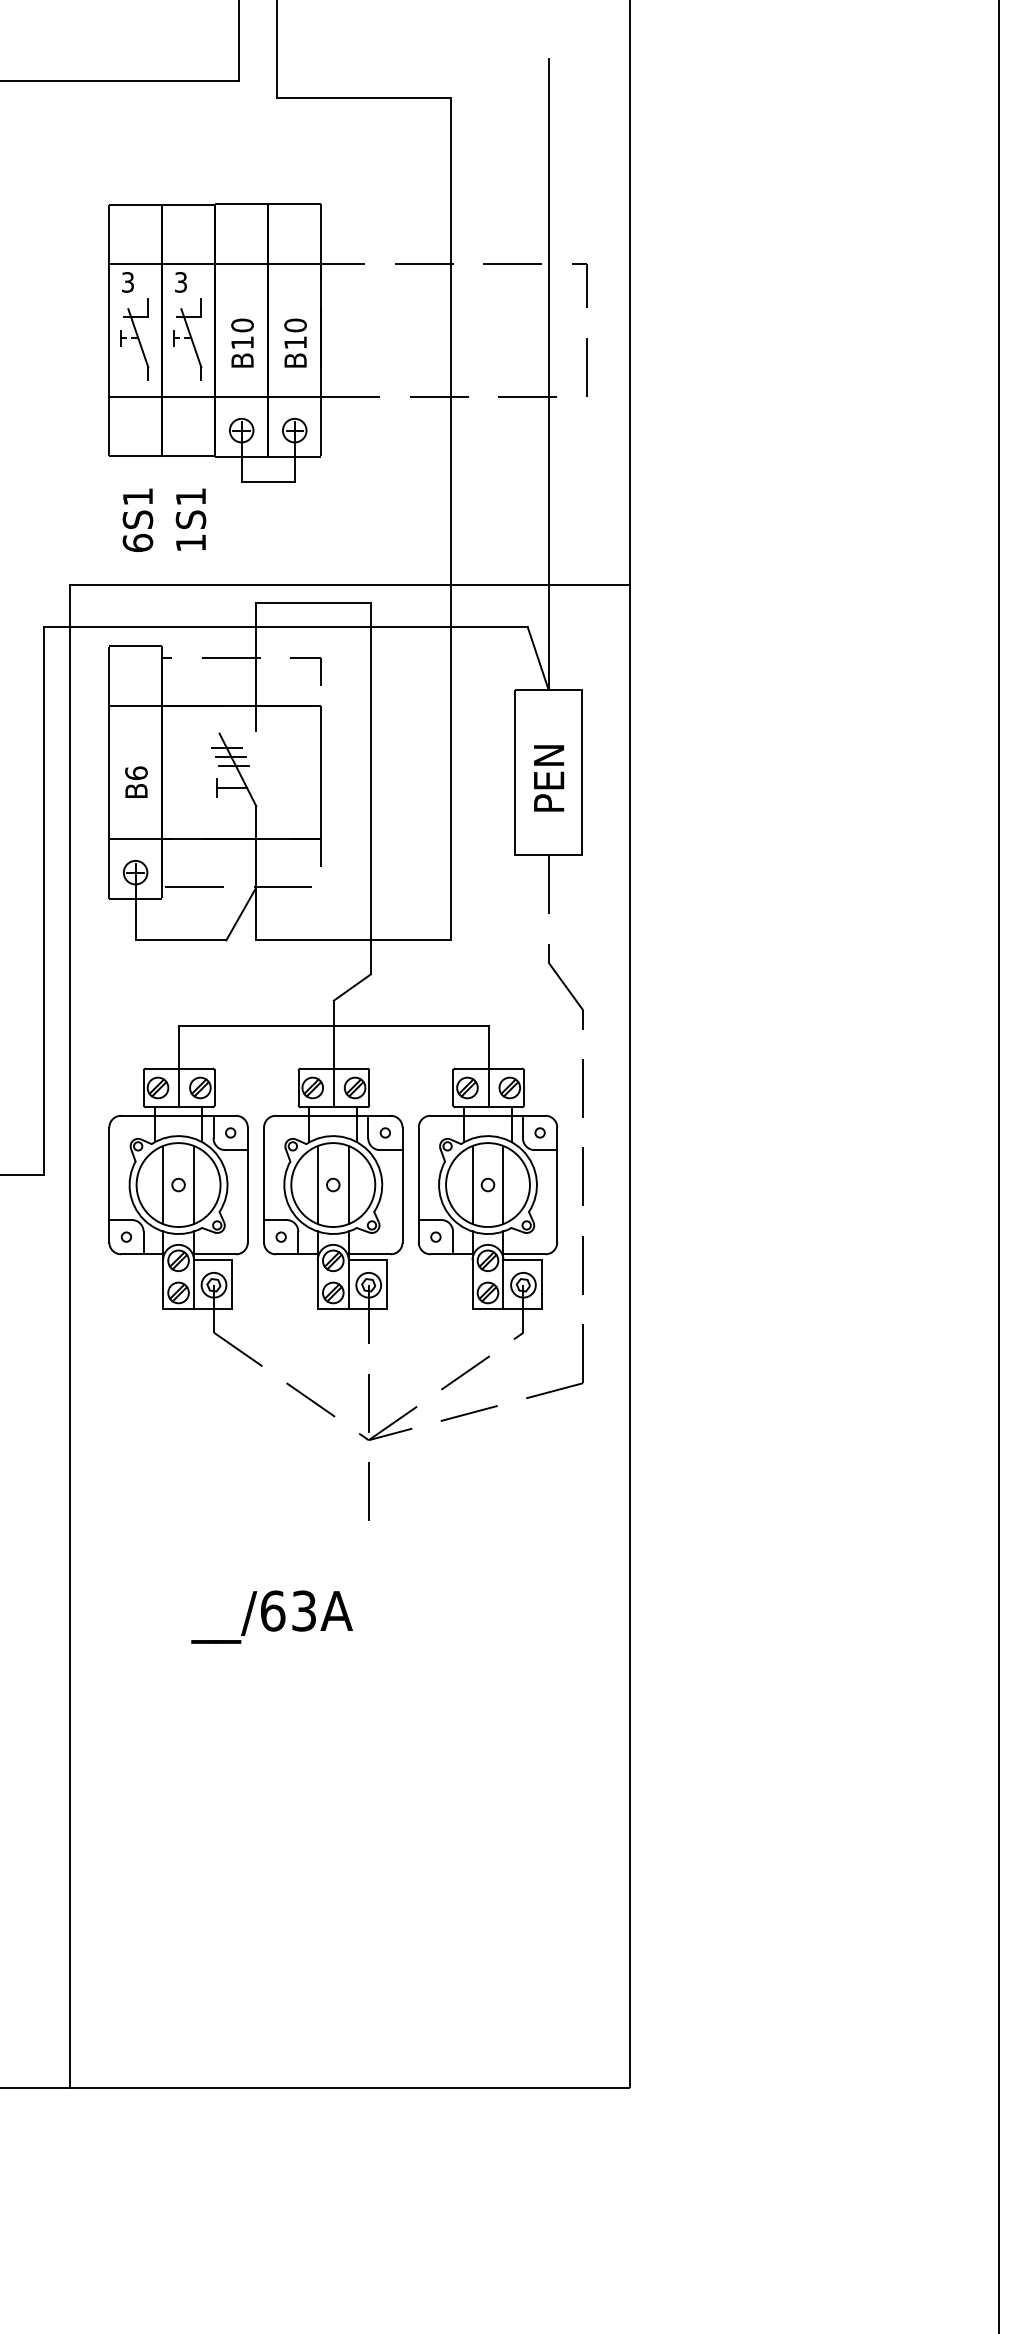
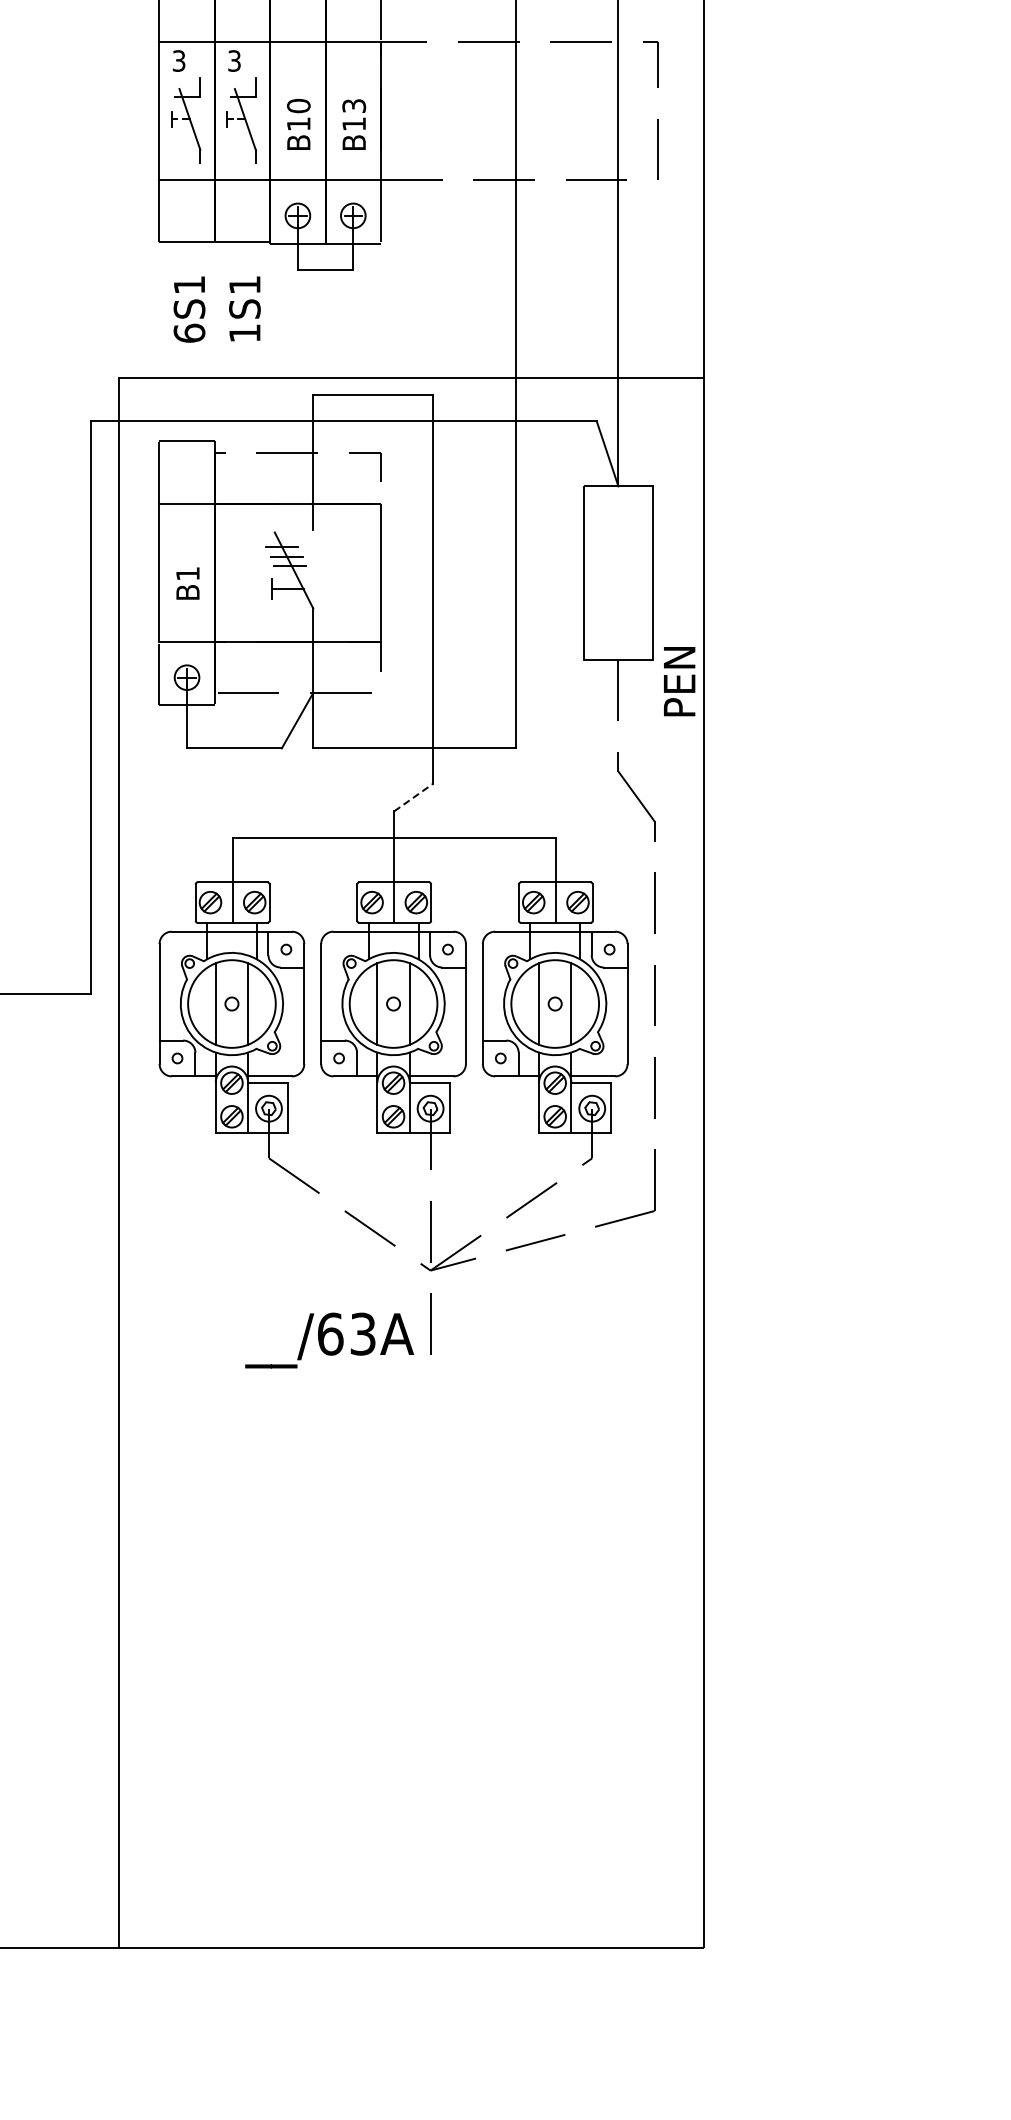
text: (295, 325) -> (354, 106), B10 -> B13
text: (136, 772) -> (187, 573), B6 -> B1
text: (549, 778) -> (680, 681), moved
line: (352, 987) -> (413, 797), solid -> dashed
text: (271, 1616) -> (329, 1339), moved

